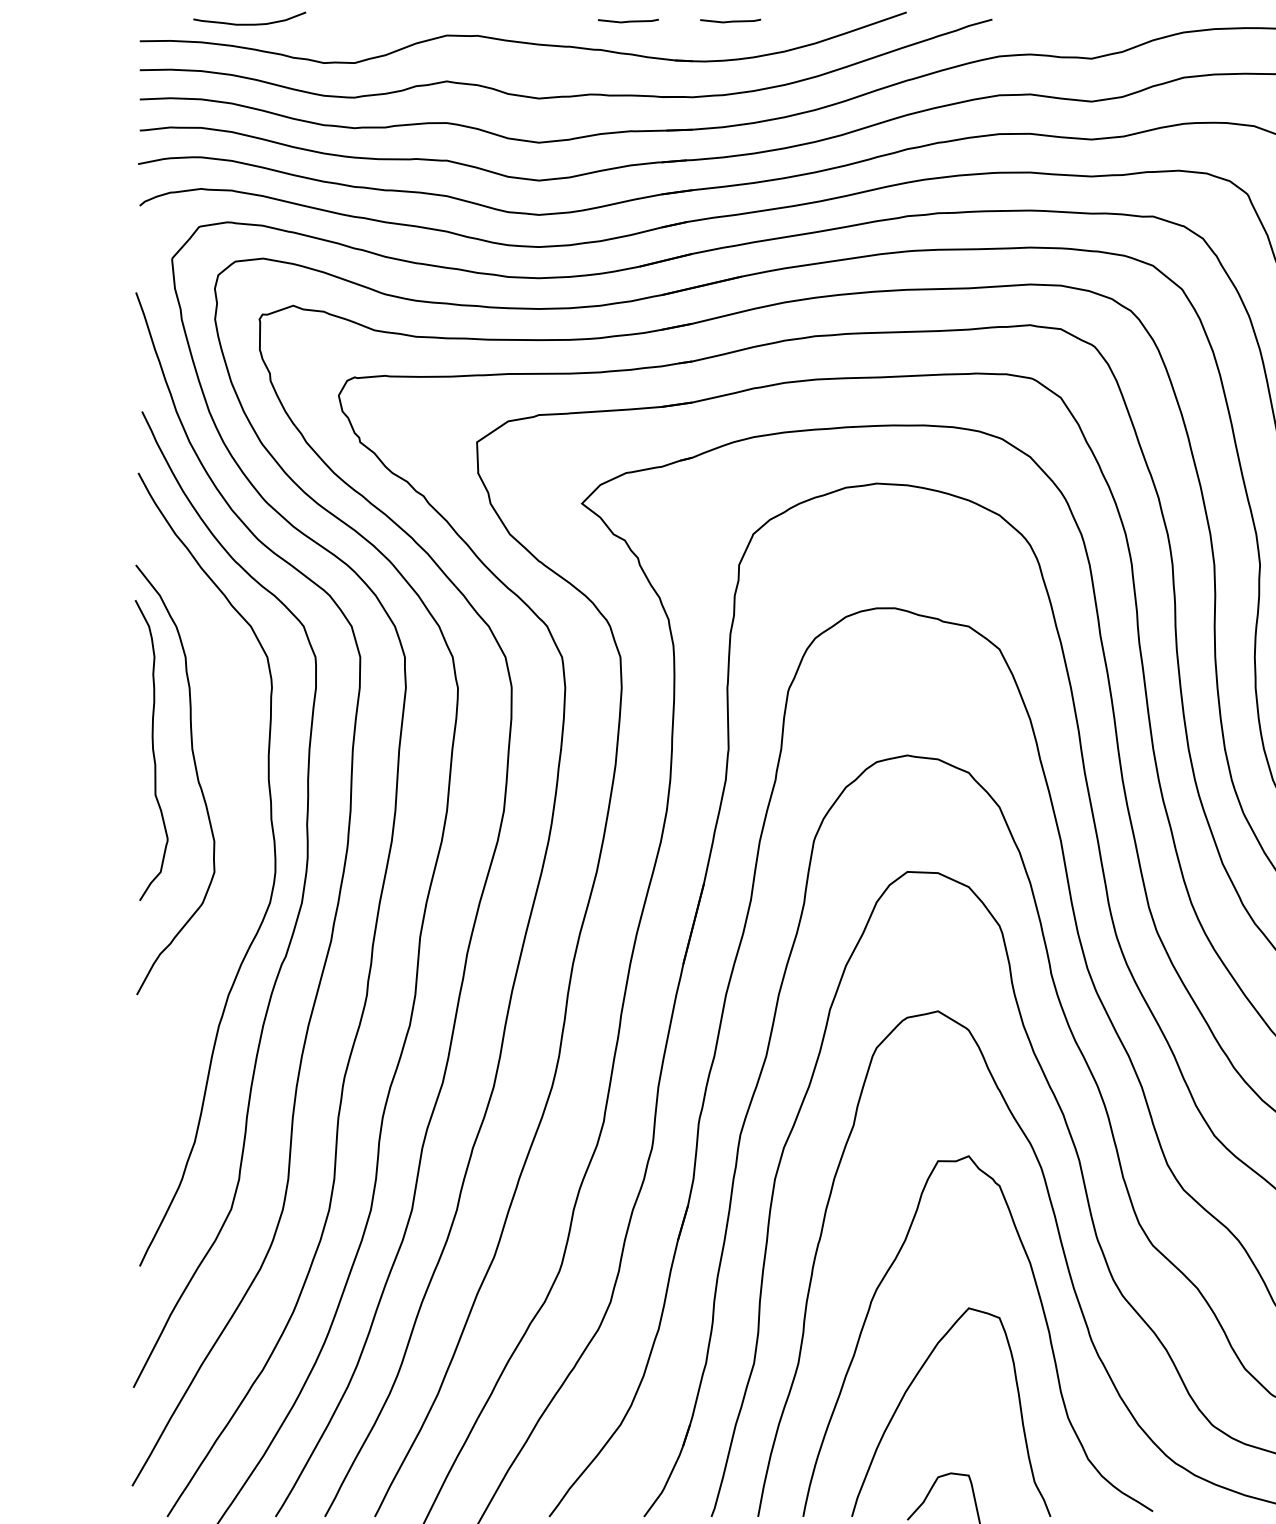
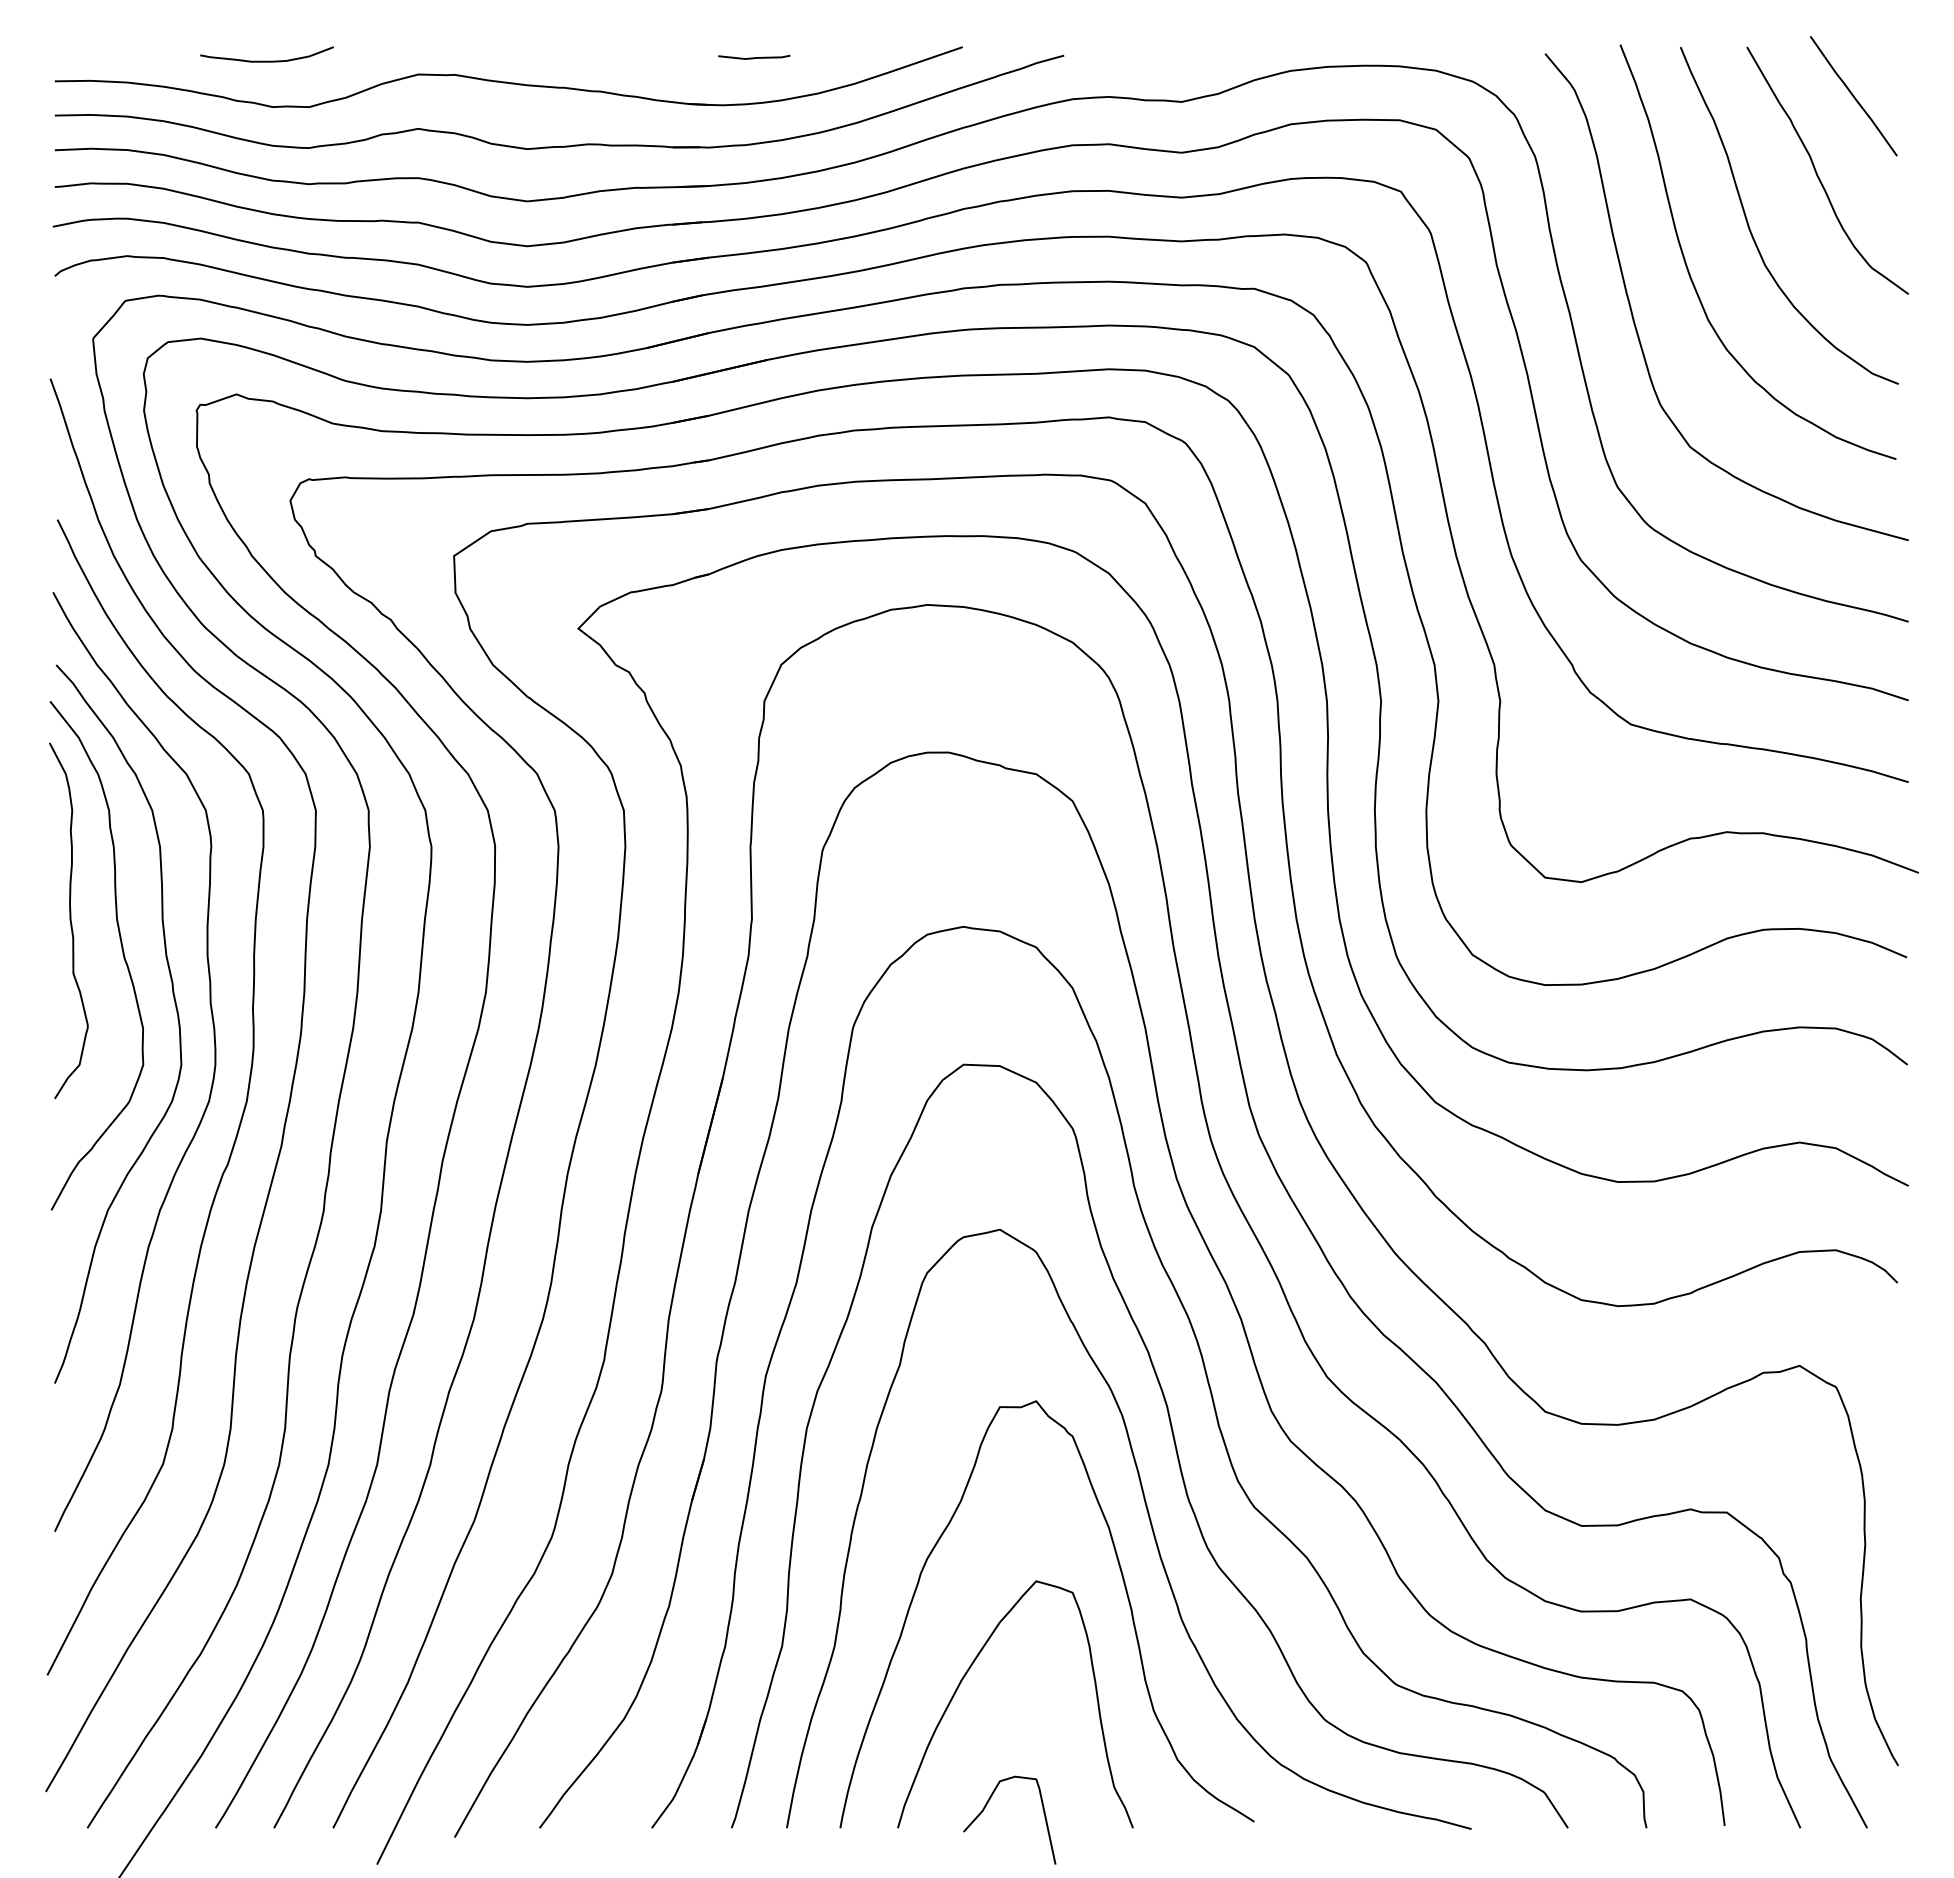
line: (628, 21) -> (633, 57), removed
curve: (249, 23) -> (266, 60), moved
curve: (242, 828) -> (176, 1013), added

